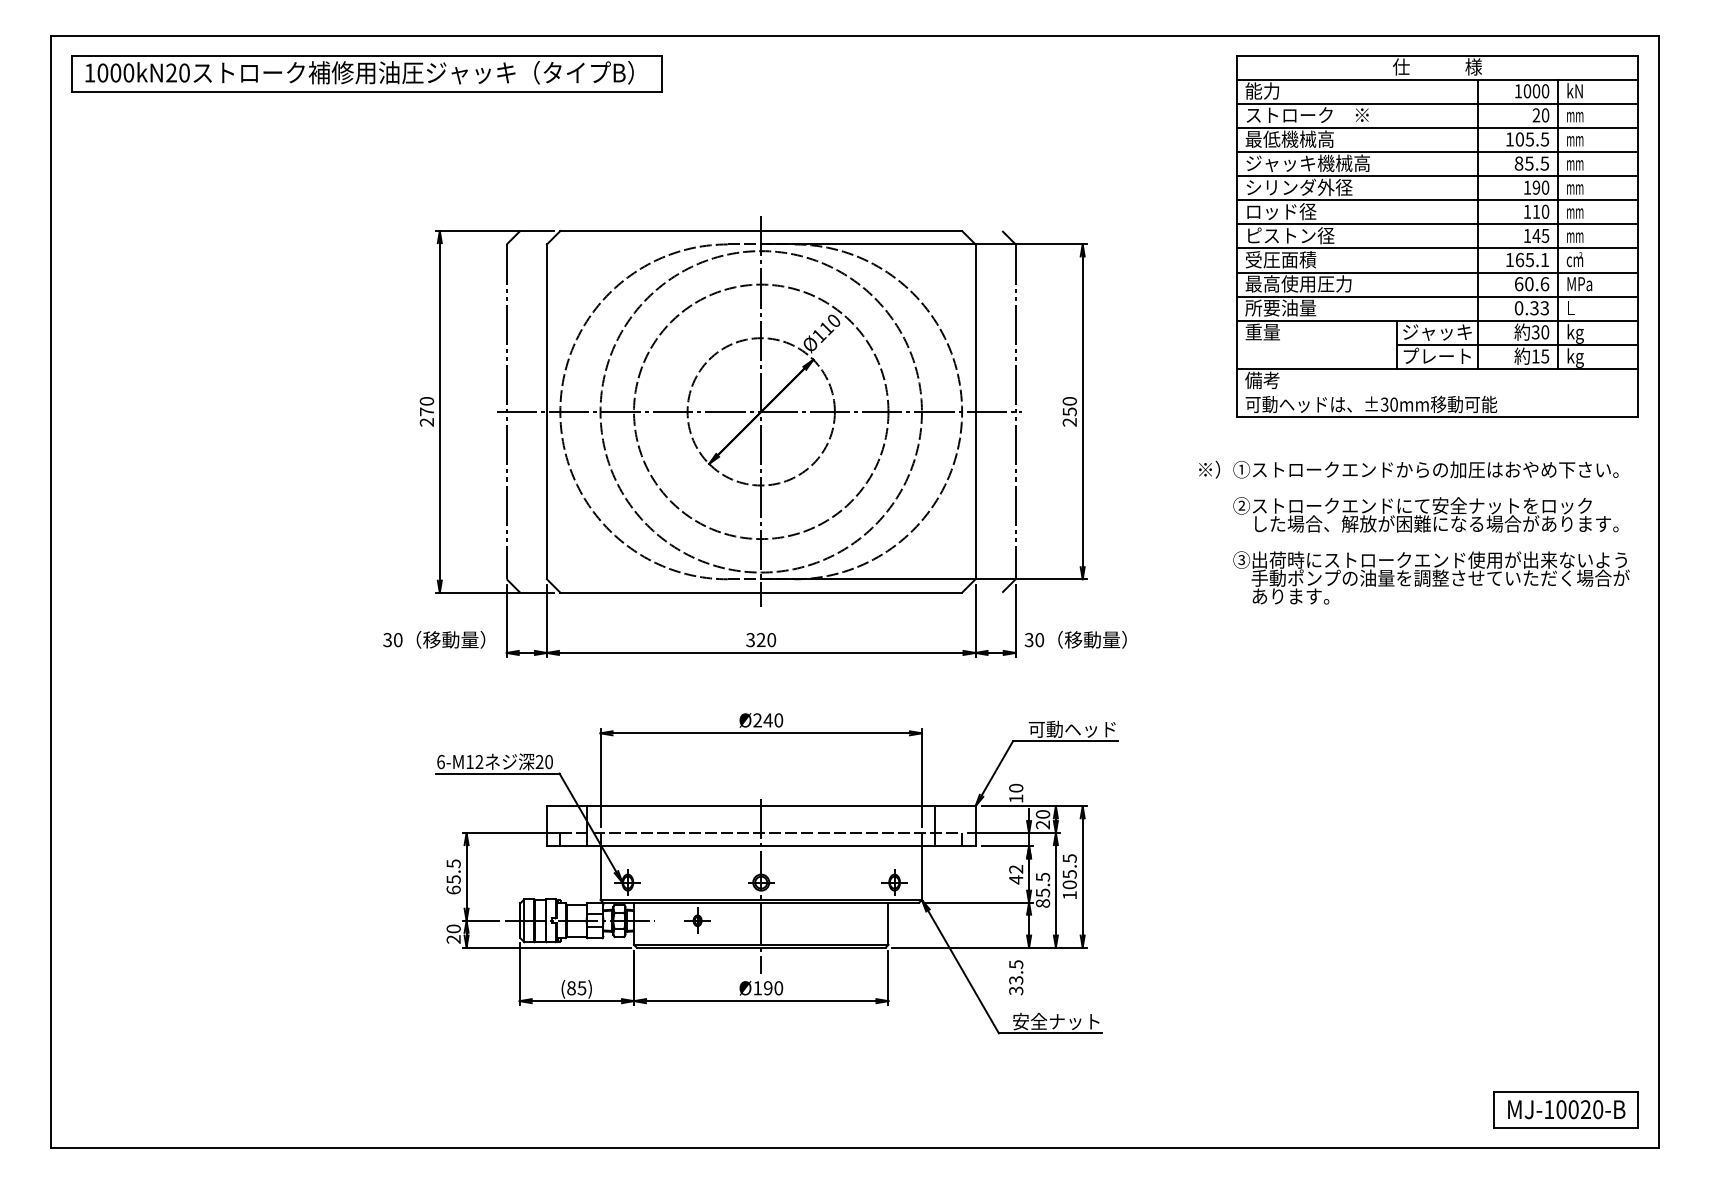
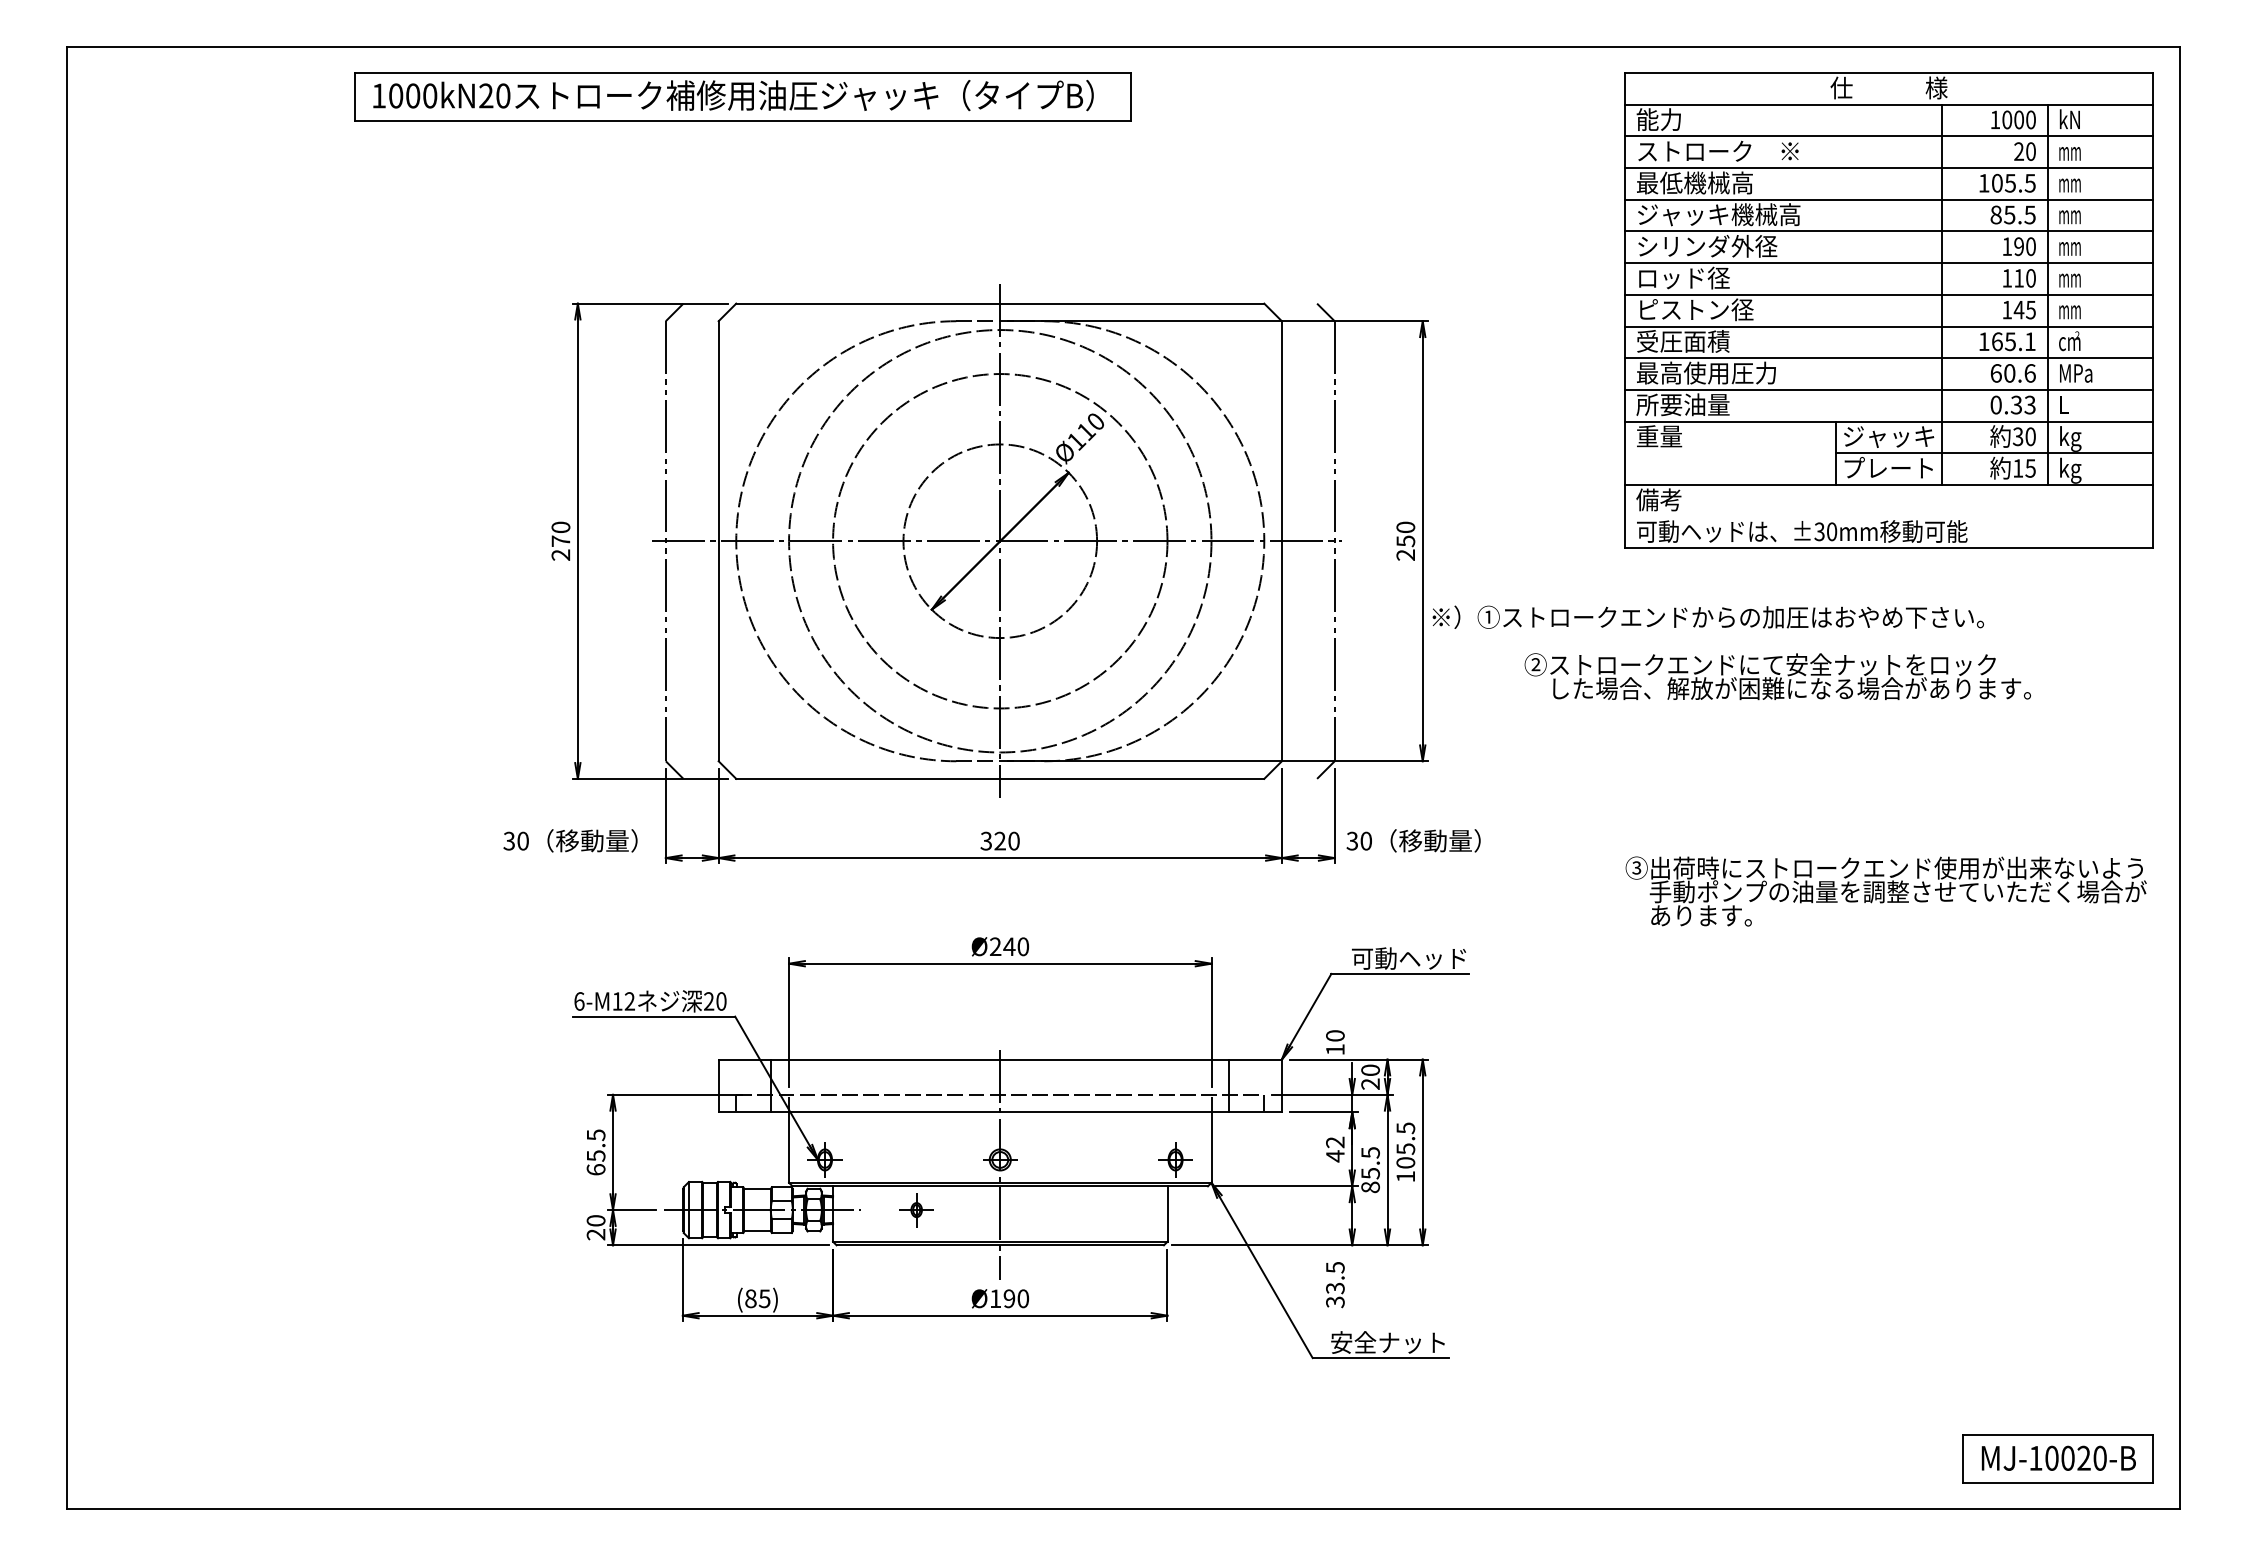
part: (366, 73) -> (742, 96), moved
text: (1408, 469) -> (1707, 616), moved
text: (1425, 514) -> (1777, 676), moved
text: (1431, 577) -> (1885, 891), moved

